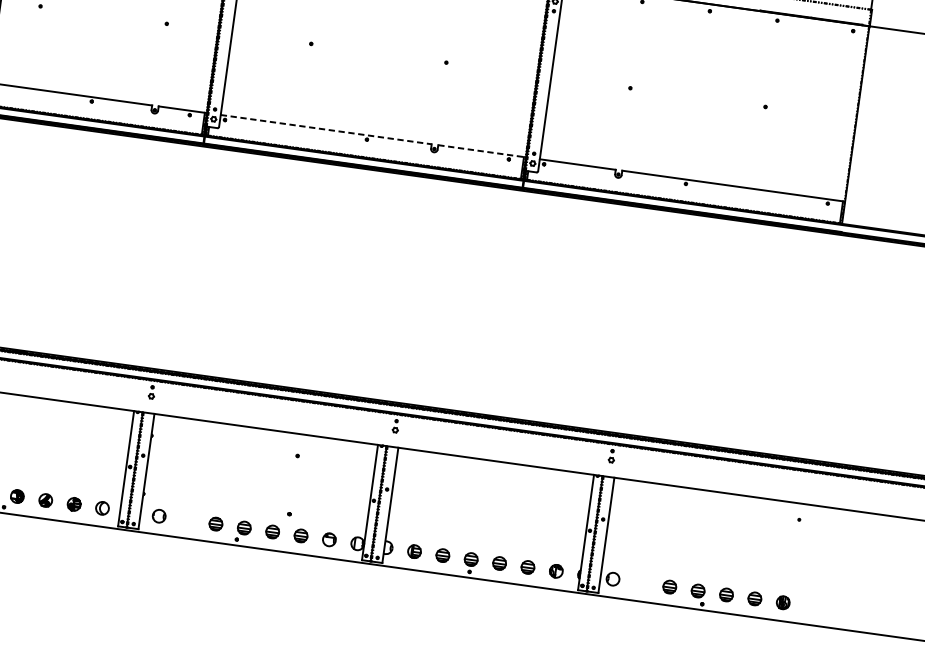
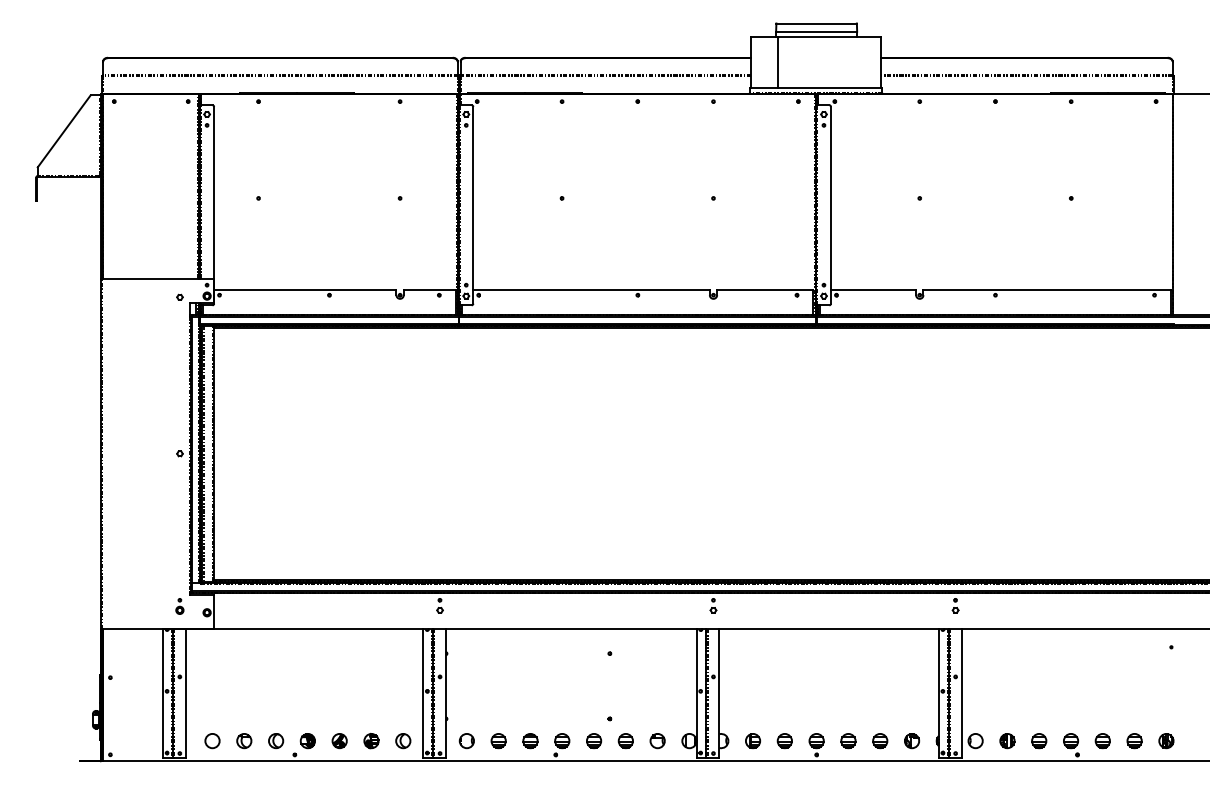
line: (327, 129) -> (592, 290), dashed -> solid
line: (481, 151) -> (765, 290), dashed -> solid
part: (187, 520) -> (498, 741), added
part: (641, 583) -> (1007, 741), added

